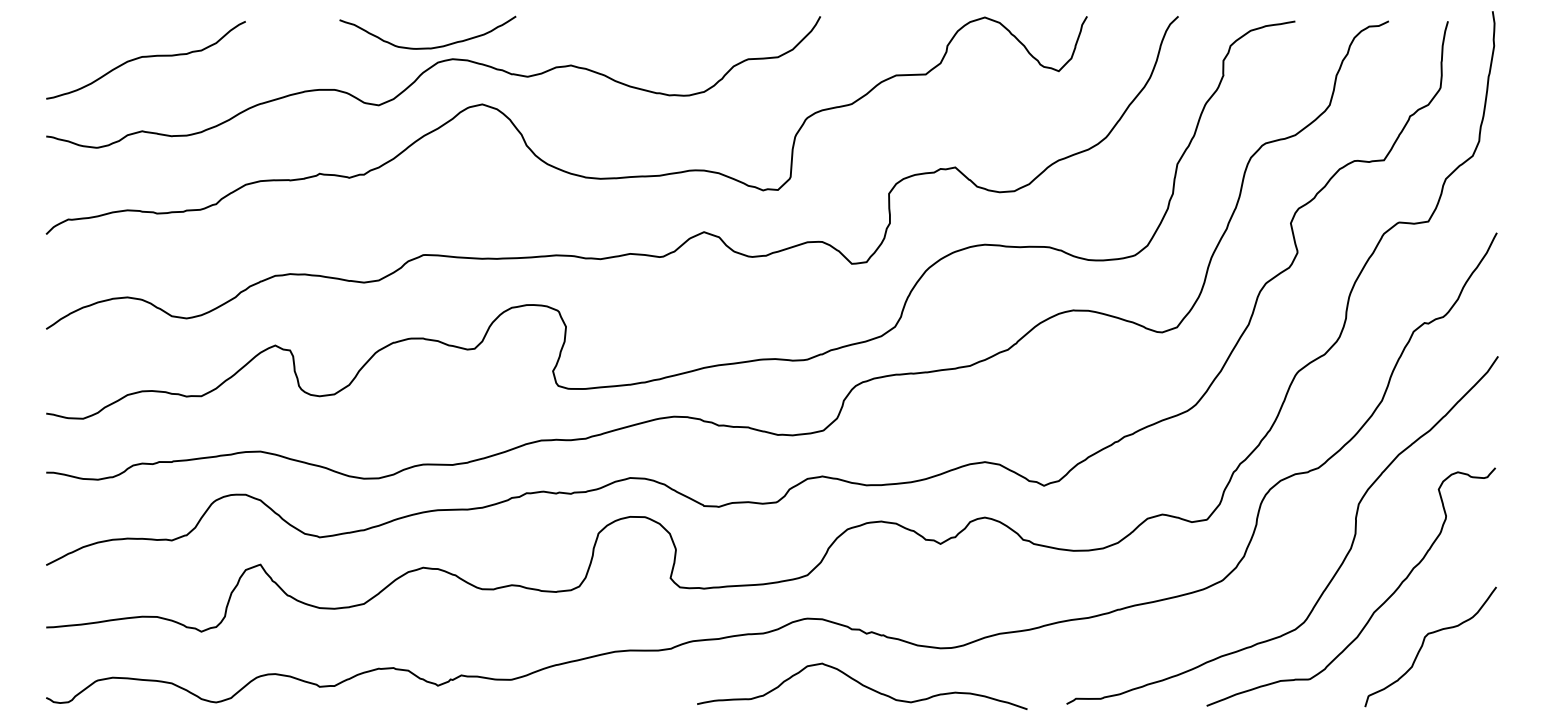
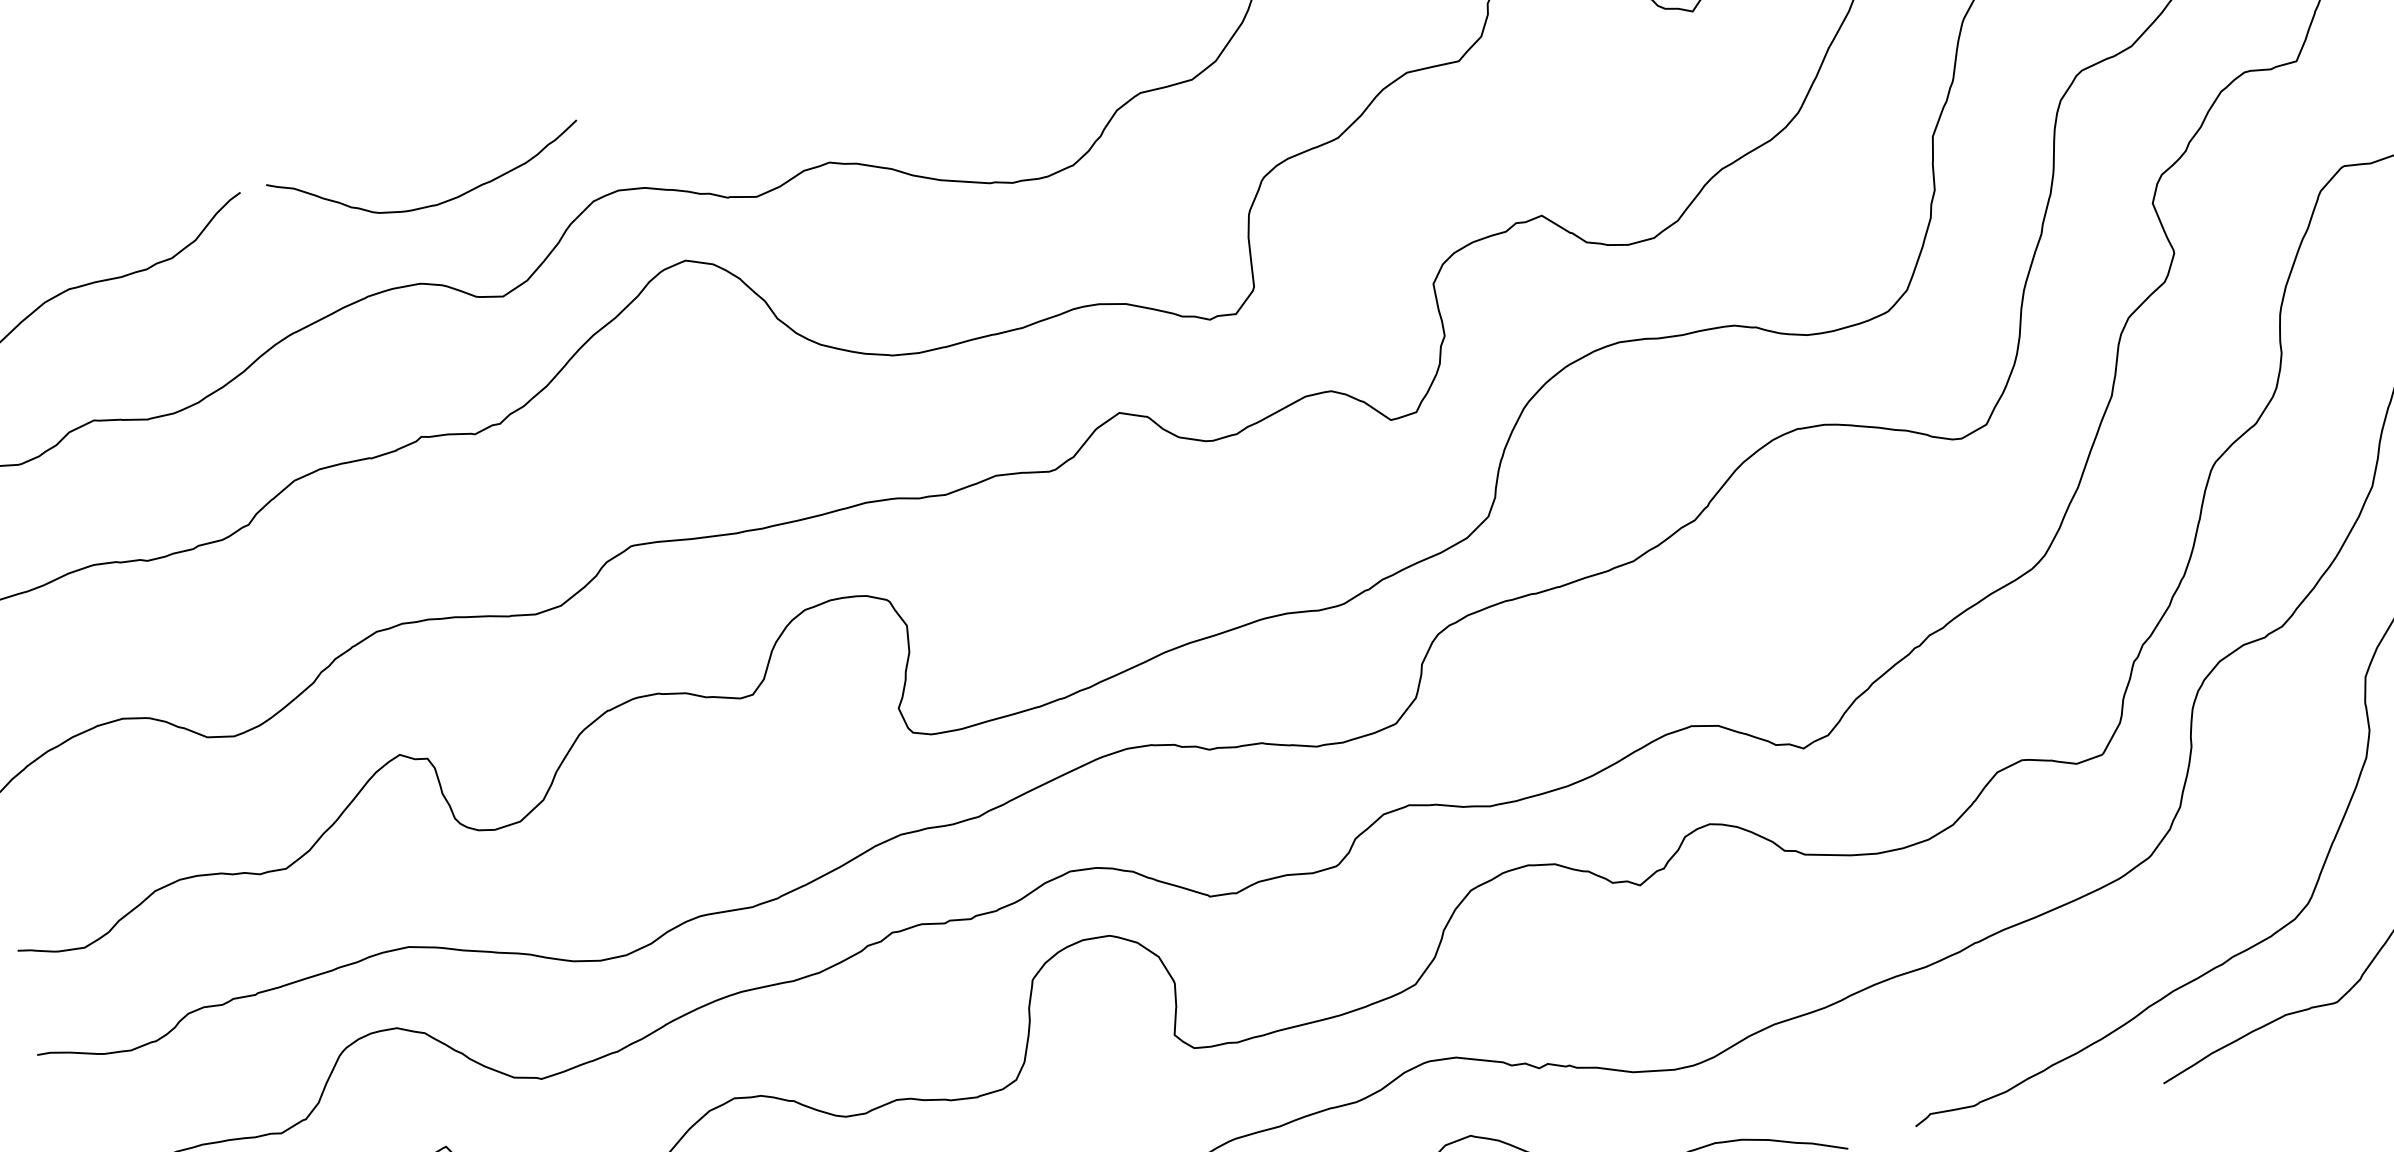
curve: (427, 47) -> (430, 204), moved

